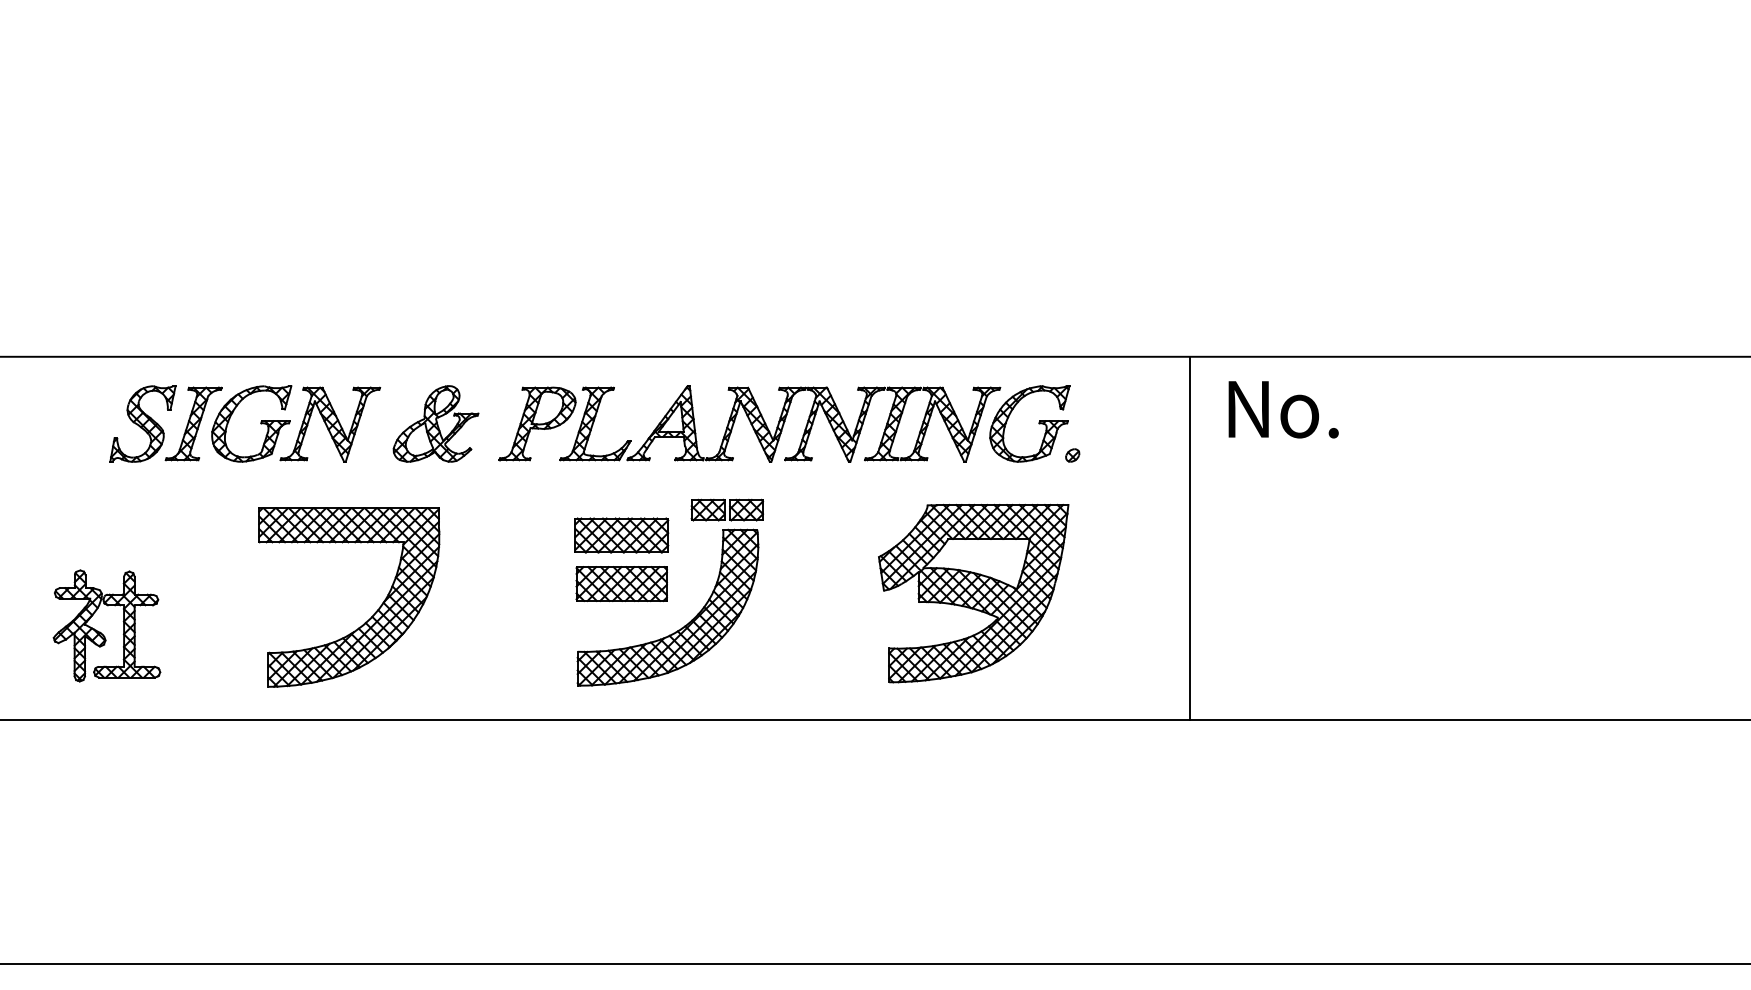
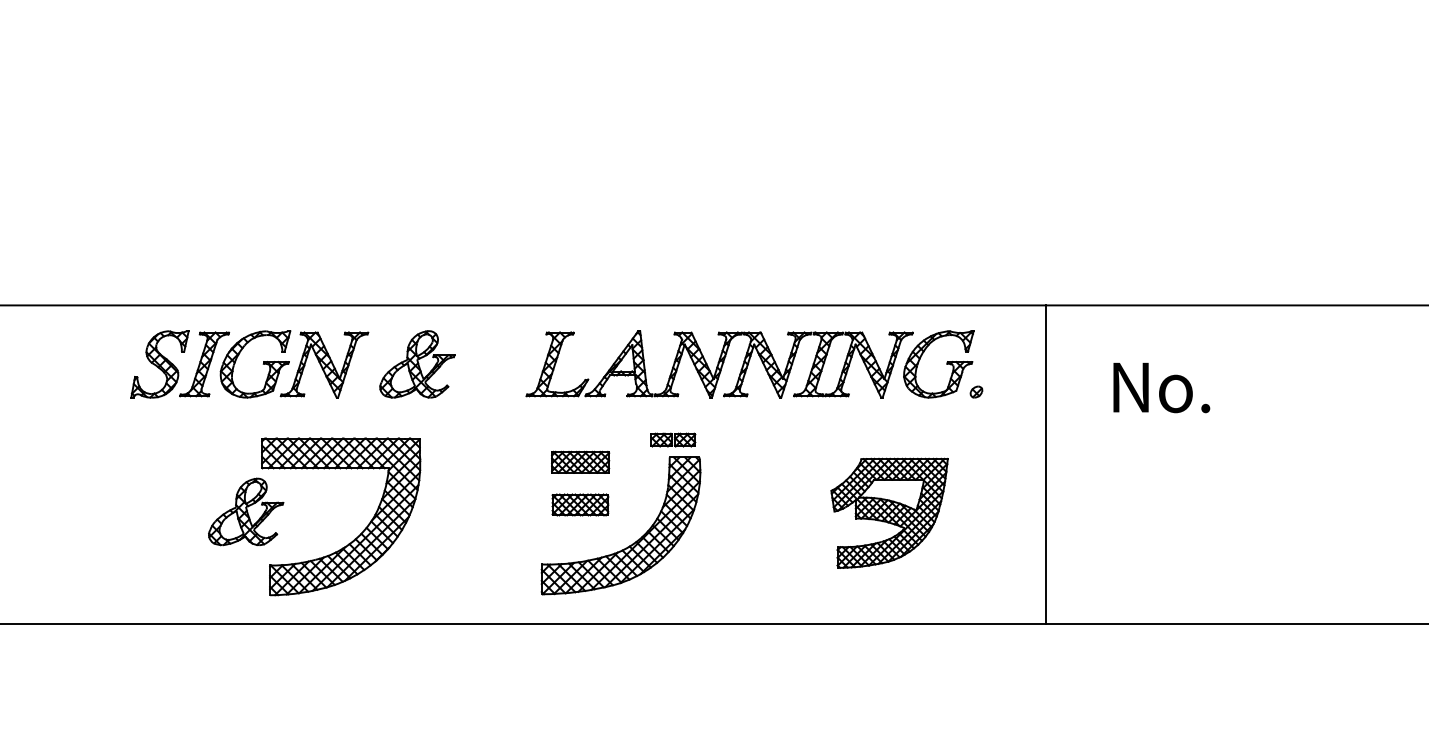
text: (1283, 409) -> (1161, 387), moved
part: (537, 423) -> (506, 363), removed
part: (727, 509) -> (673, 439), size x0.7
part: (621, 535) -> (580, 462), size x0.7
line: (1190, 537) -> (1045, 464), moved
part: (621, 583) -> (580, 504), size x0.7
part: (240, 591) -> (245, 511), added
part: (973, 593) -> (889, 513), size x0.7
part: (100, 631) -> (122, 546), removed

